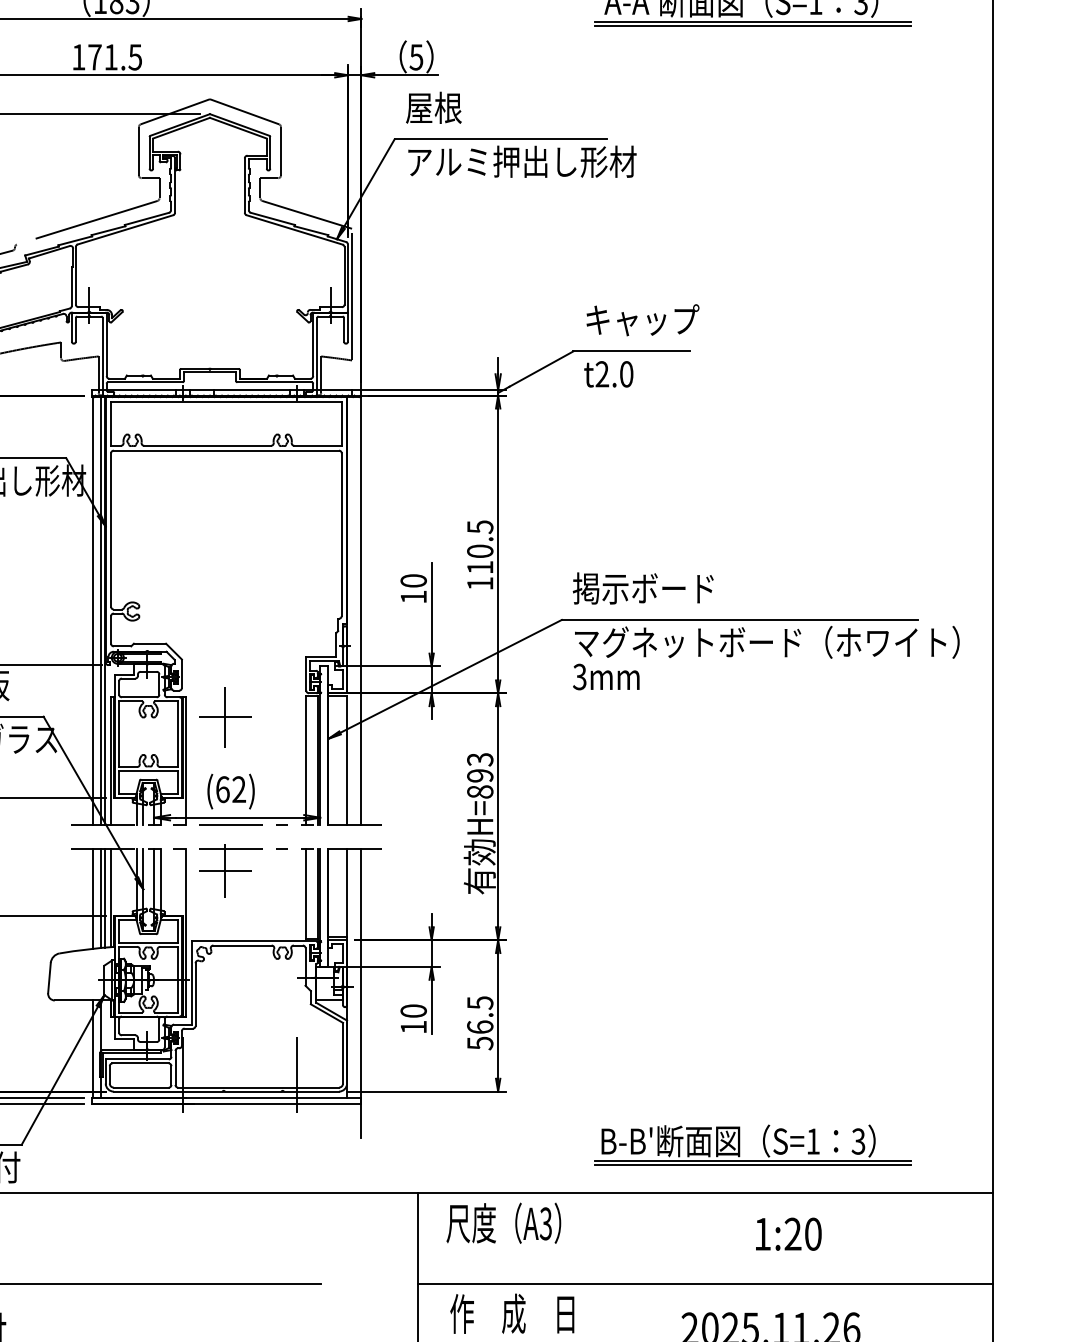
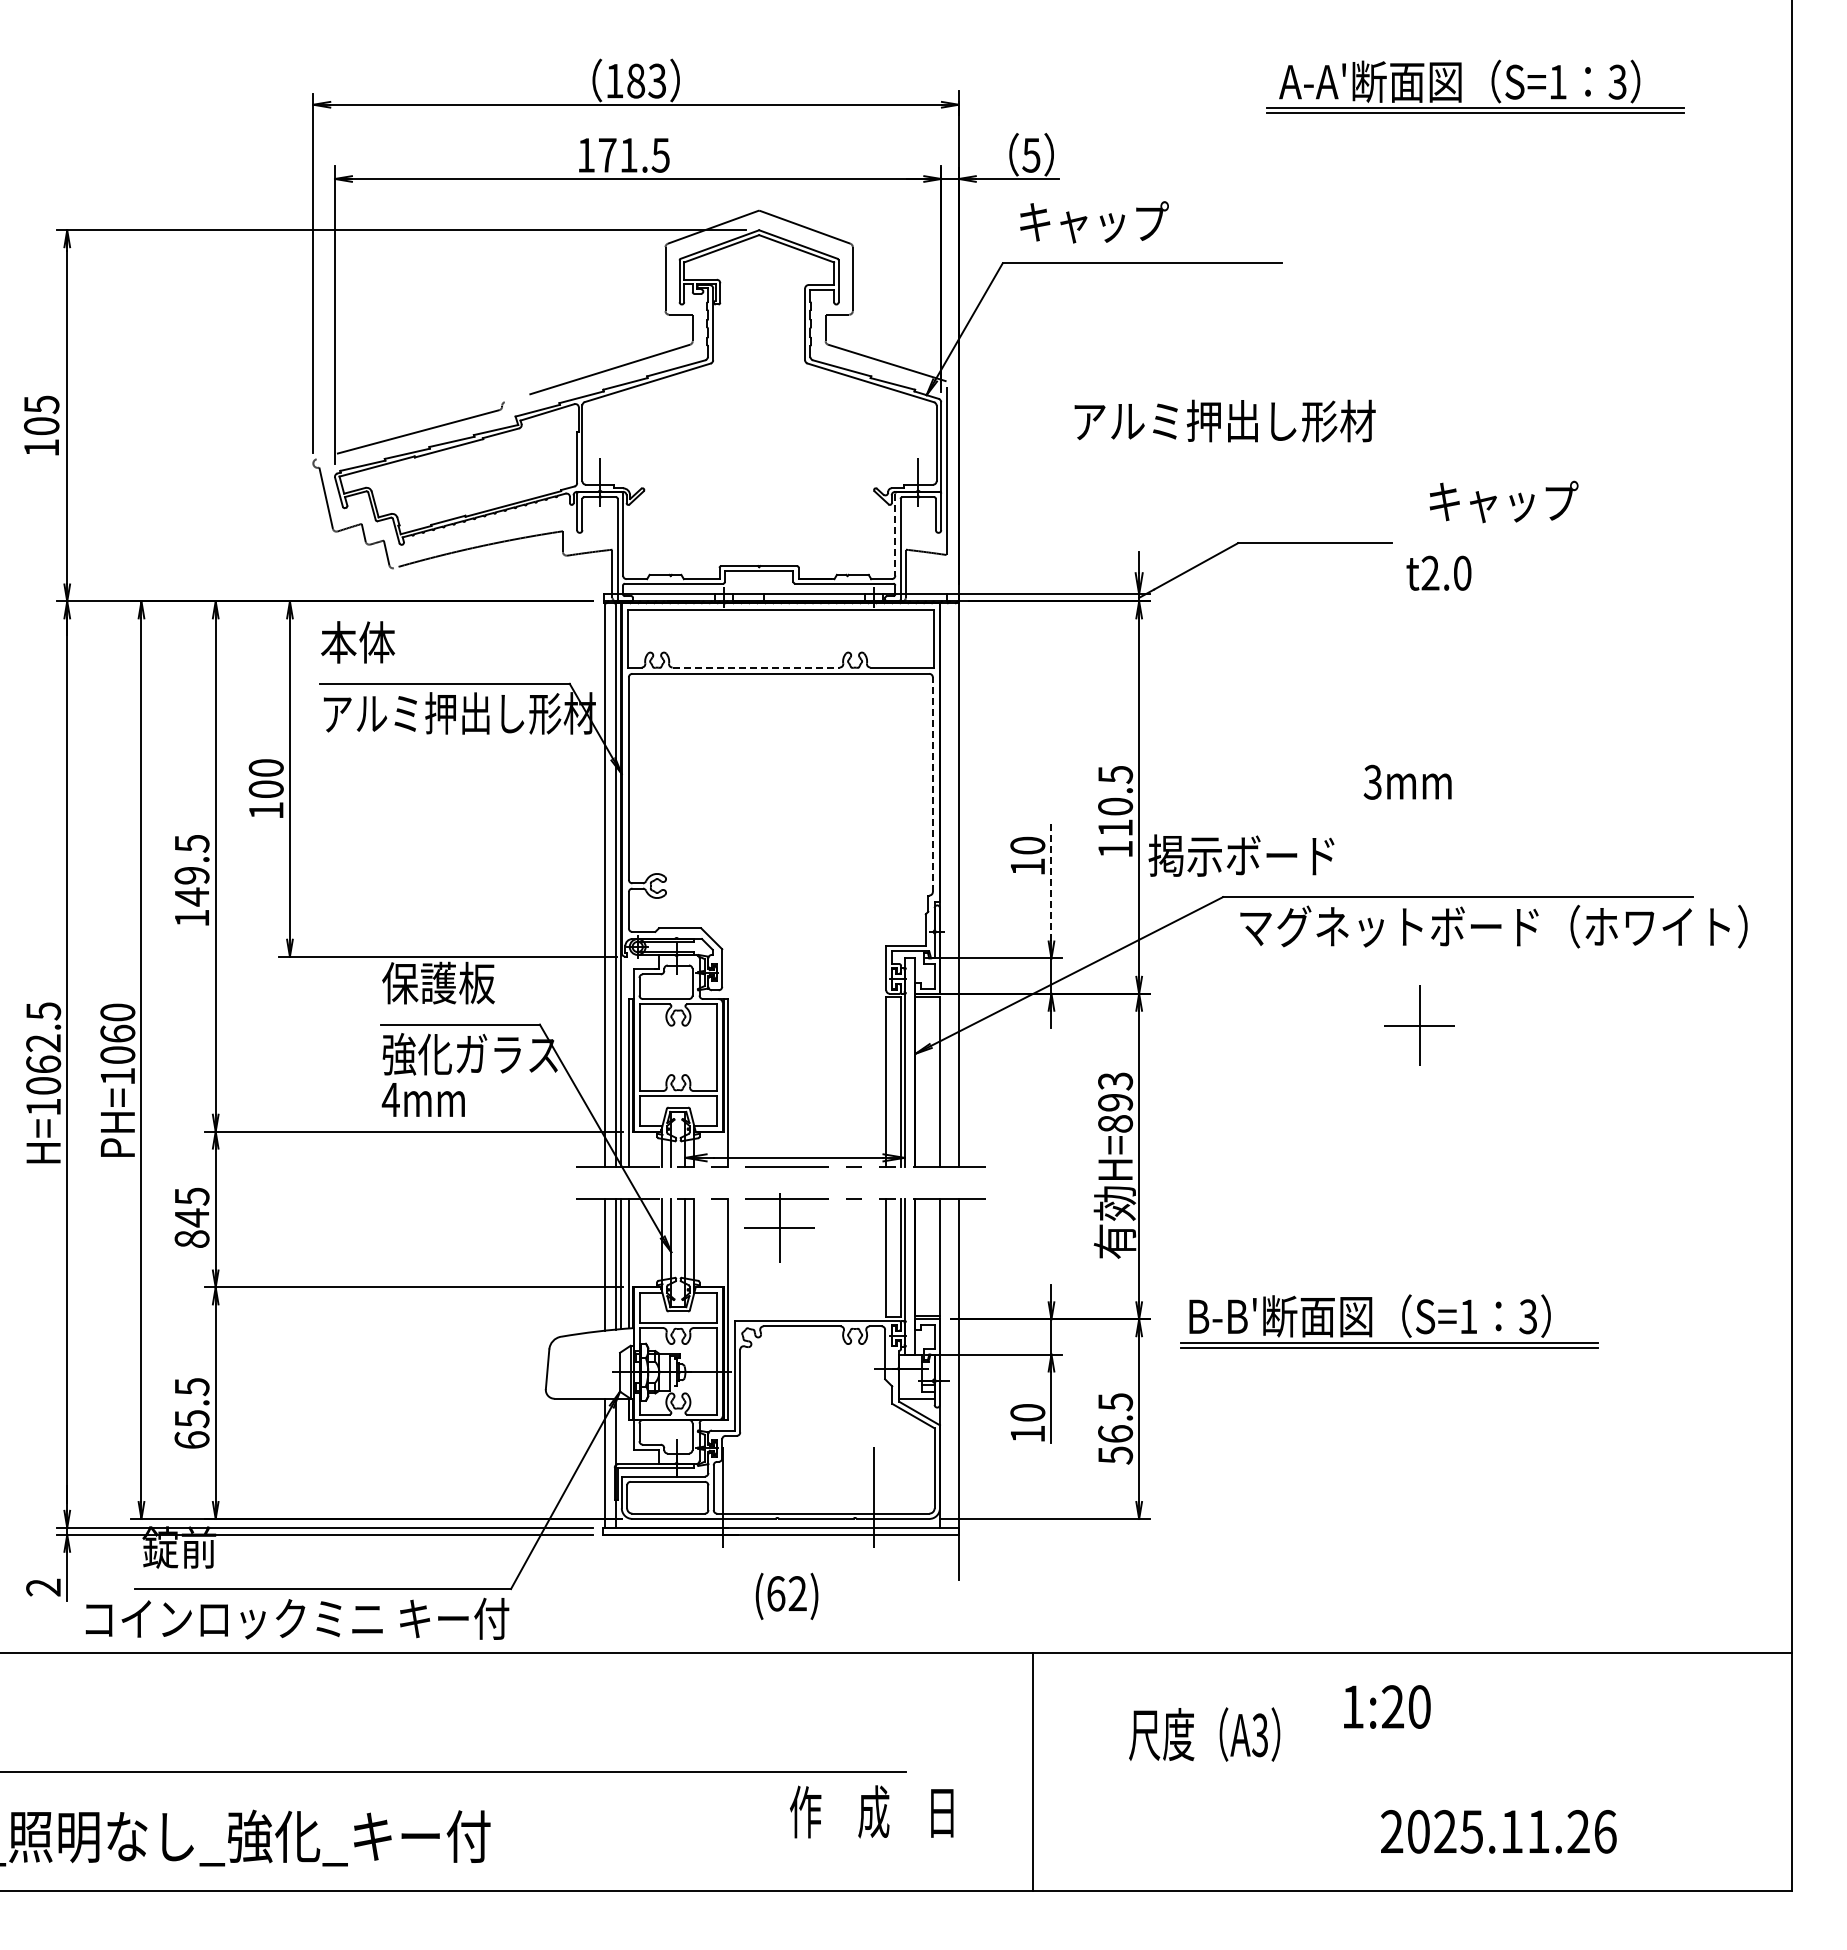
text: (462, 107) -> (1092, 221), 屋根 -> キャップ
text: (521, 161) -> (1224, 420), moved
text: (642, 319) -> (1503, 501), moved
line: (313, 344) -> (895, 534), solid -> dashed
text: (608, 373) -> (1438, 572), moved
line: (207, 445) -> (756, 667), solid -> dashed
line: (341, 534) -> (932, 784), solid -> dashed
text: (643, 588) -> (1241, 855), moved
line: (431, 607) -> (1051, 880), solid -> dashed
text: (606, 676) -> (1407, 781), moved
part: (225, 717) -> (1419, 1025), moved
text: (230, 790) -> (786, 1595), moved
part: (763, 1145) -> (1402, 1321), moved
text: (503, 1223) -> (1204, 1734), moved
text: (788, 1233) -> (1387, 1706), moved
line: (705, 1283) -> (1412, 1772), removed
text: (512, 1313) -> (871, 1811), moved

